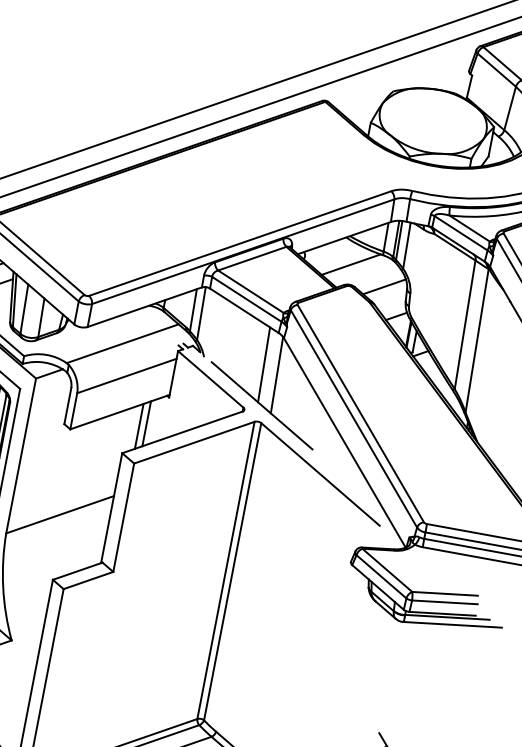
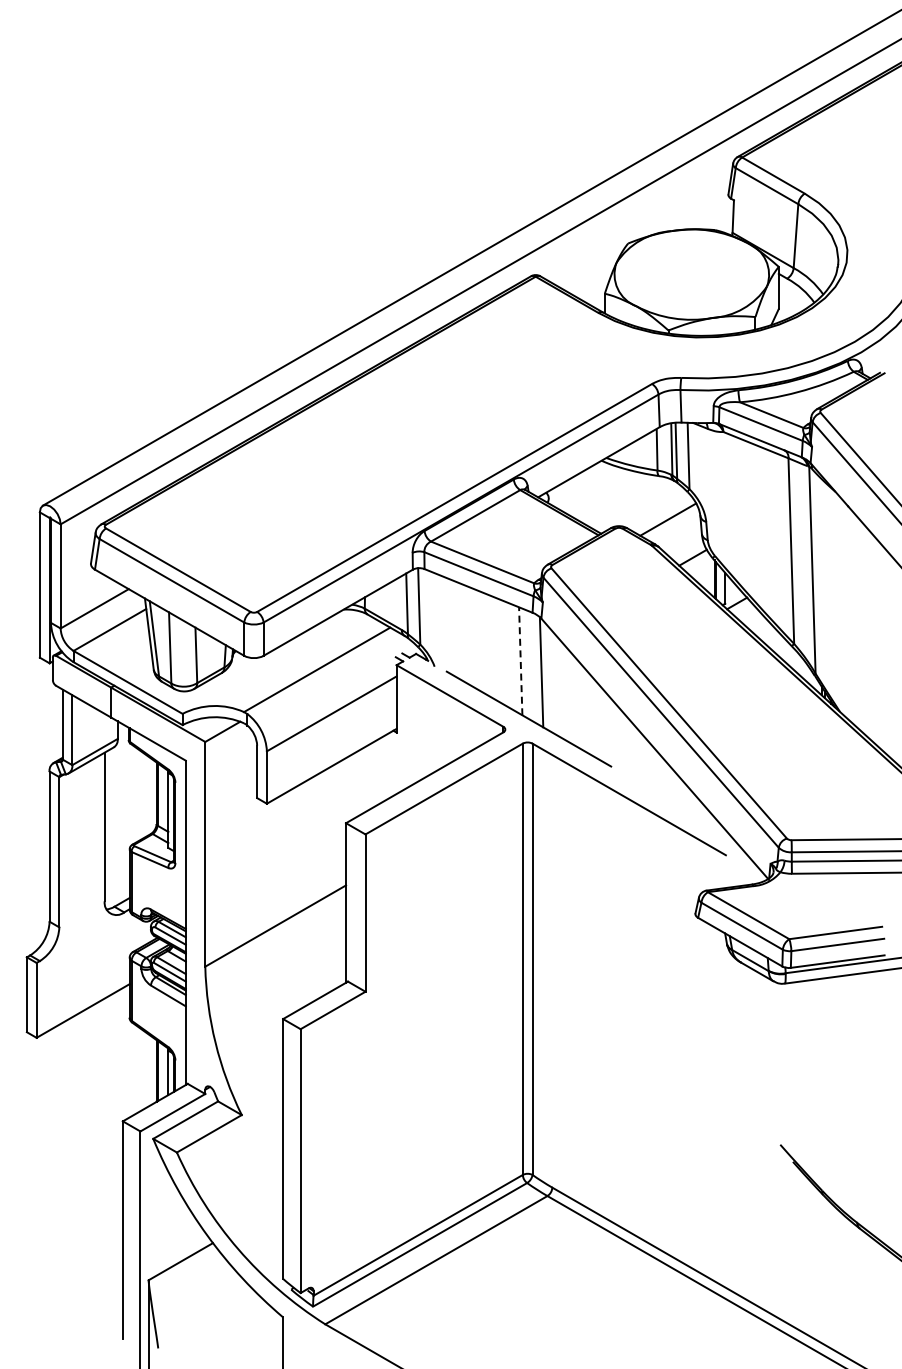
line: (351, 264) -> (615, 497), removed
line: (264, 364) -> (520, 660), solid -> dashed
line: (146, 423) -> (372, 775), removed
line: (139, 425) -> (362, 780), removed

